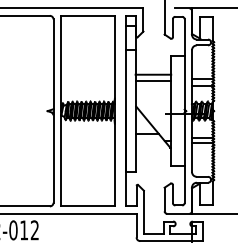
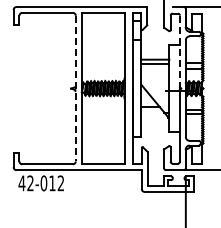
line: (185, 64) -> (180, 51), solid -> dashed
line: (53, 110) -> (75, 88), solid -> dashed

